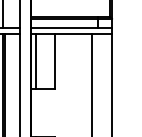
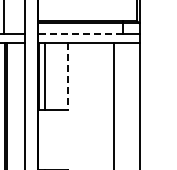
line: (63, 27) -> (79, 34), solid -> dashed
line: (54, 61) -> (68, 76), solid -> dashed

